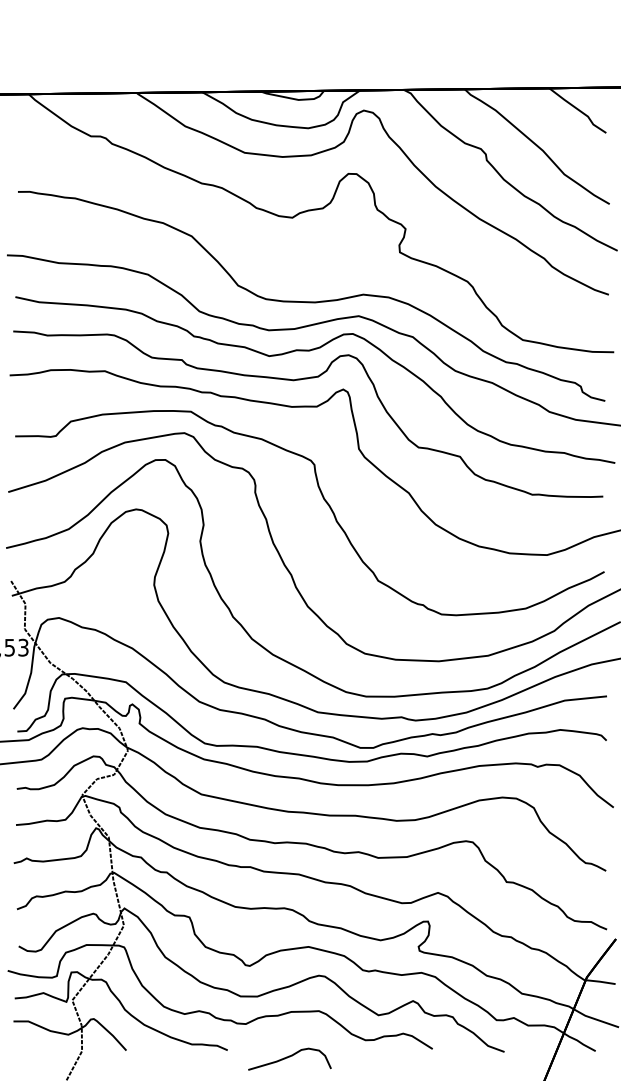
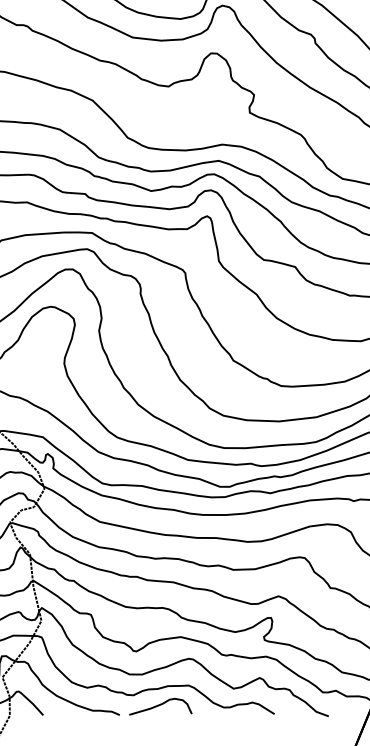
curve: (289, 1057) -> (160, 705), moved

